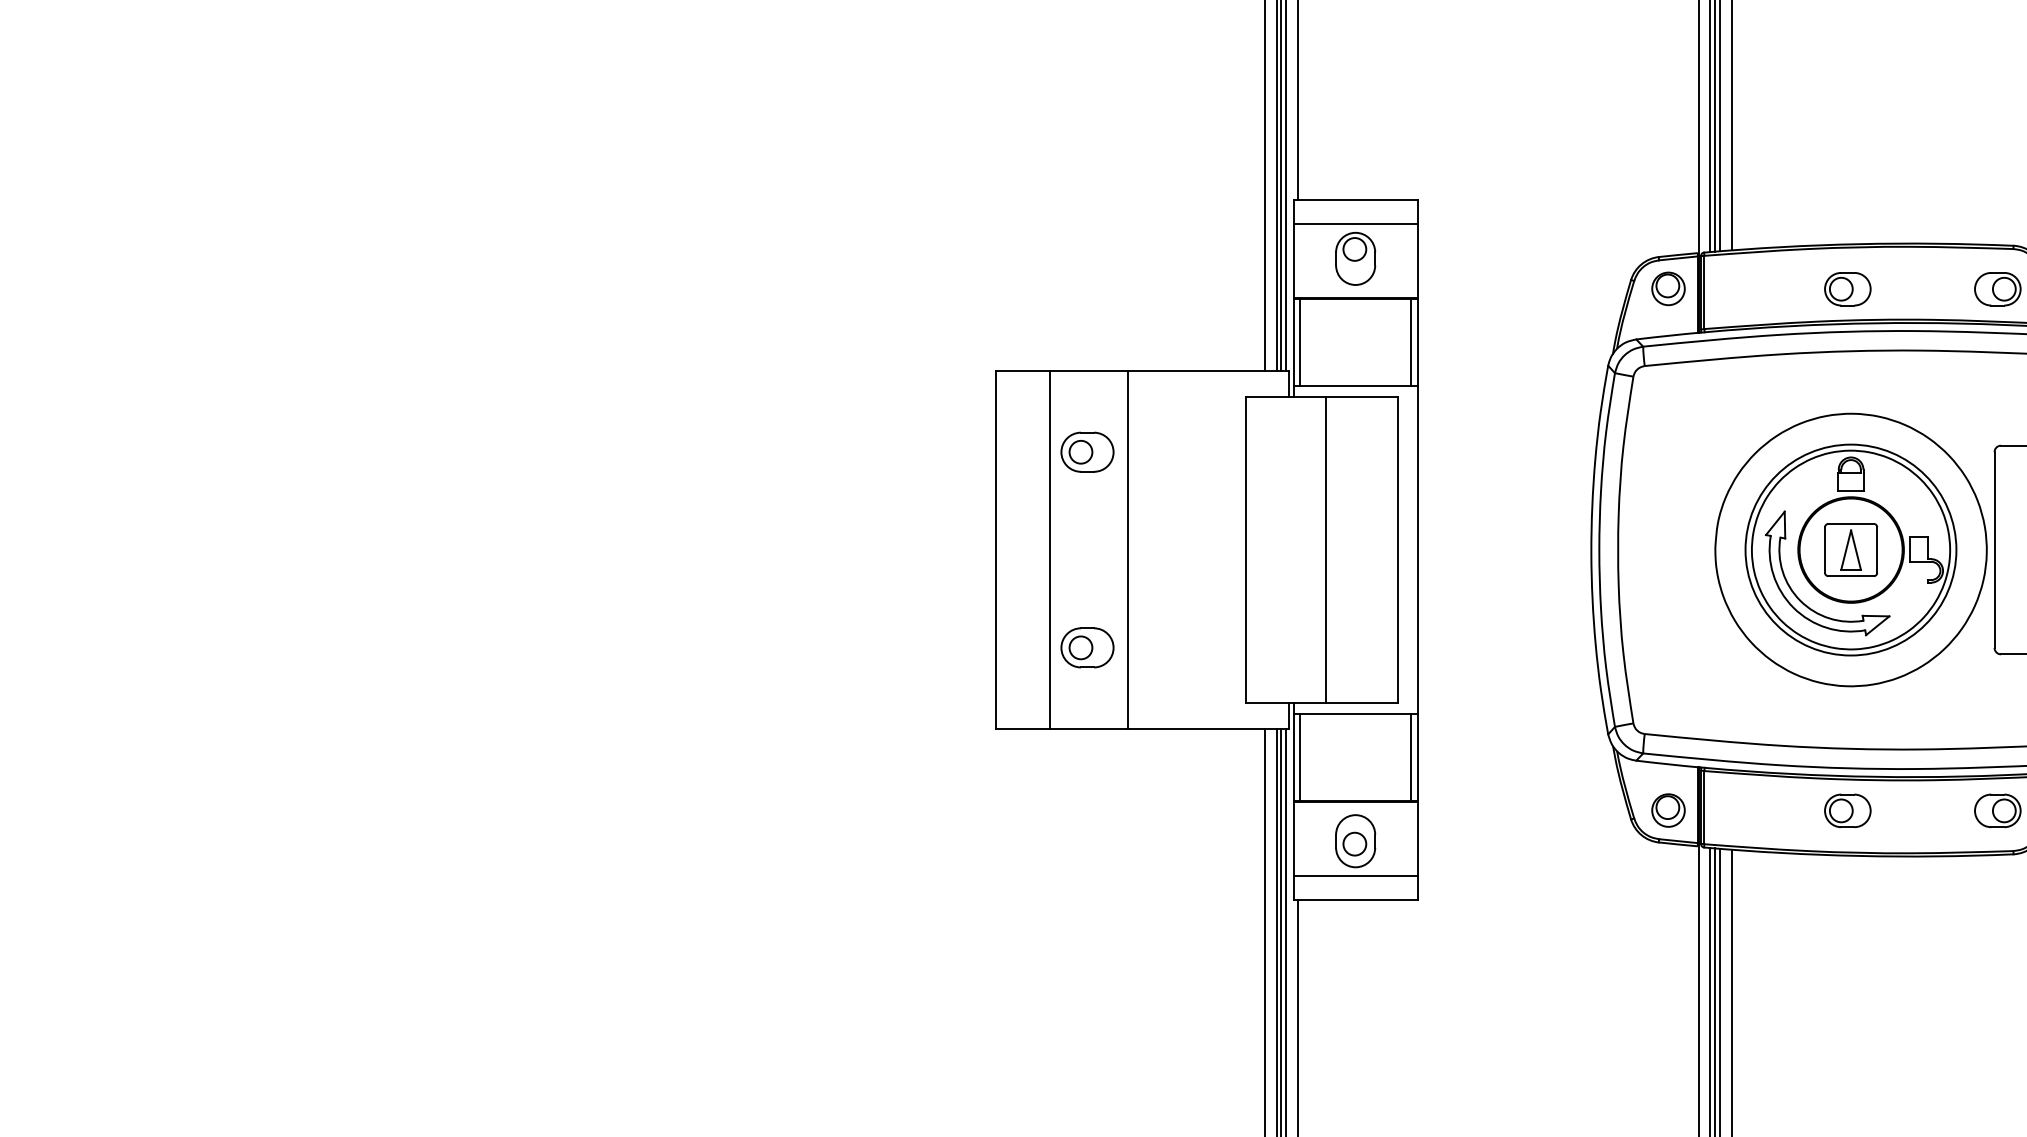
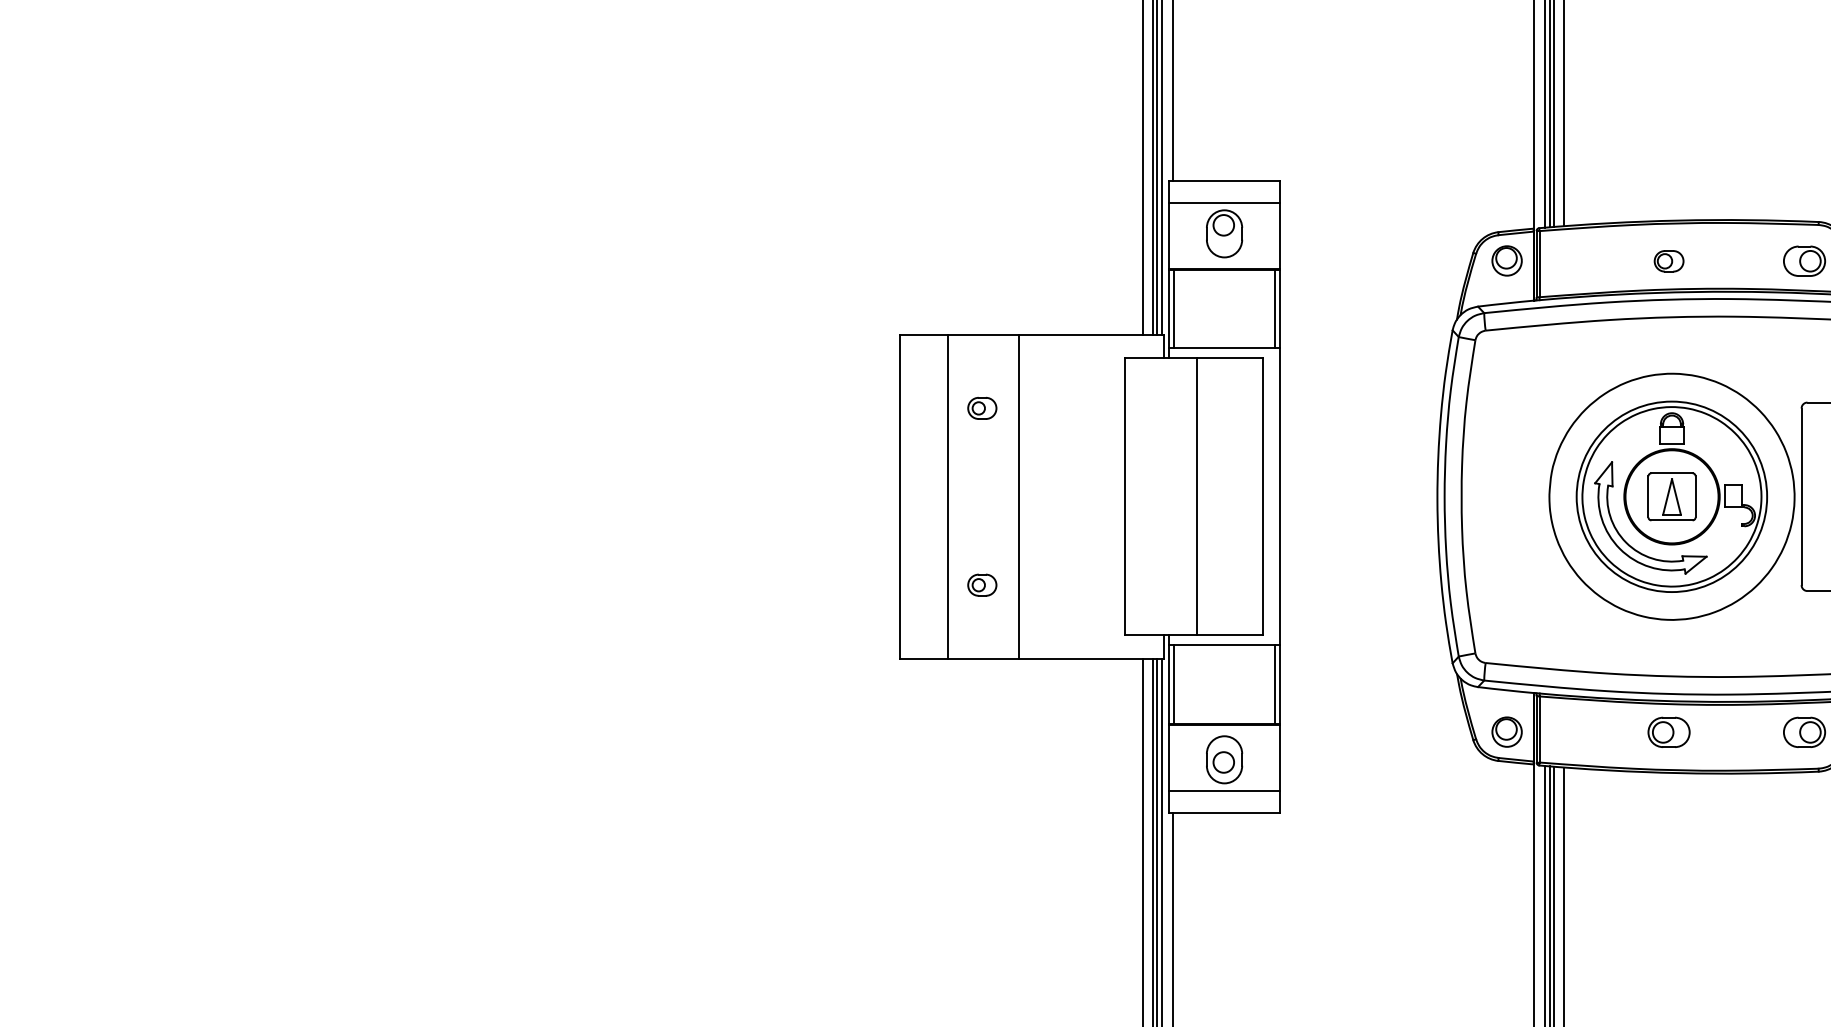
part: (1847, 289) -> (1668, 261), size x0.7
part: (1087, 451) -> (982, 407), size x0.6
part: (1087, 647) -> (982, 584), size x0.6

